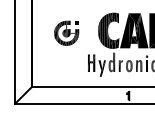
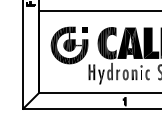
part: (66, 33) -> (69, 45), size x1.67

